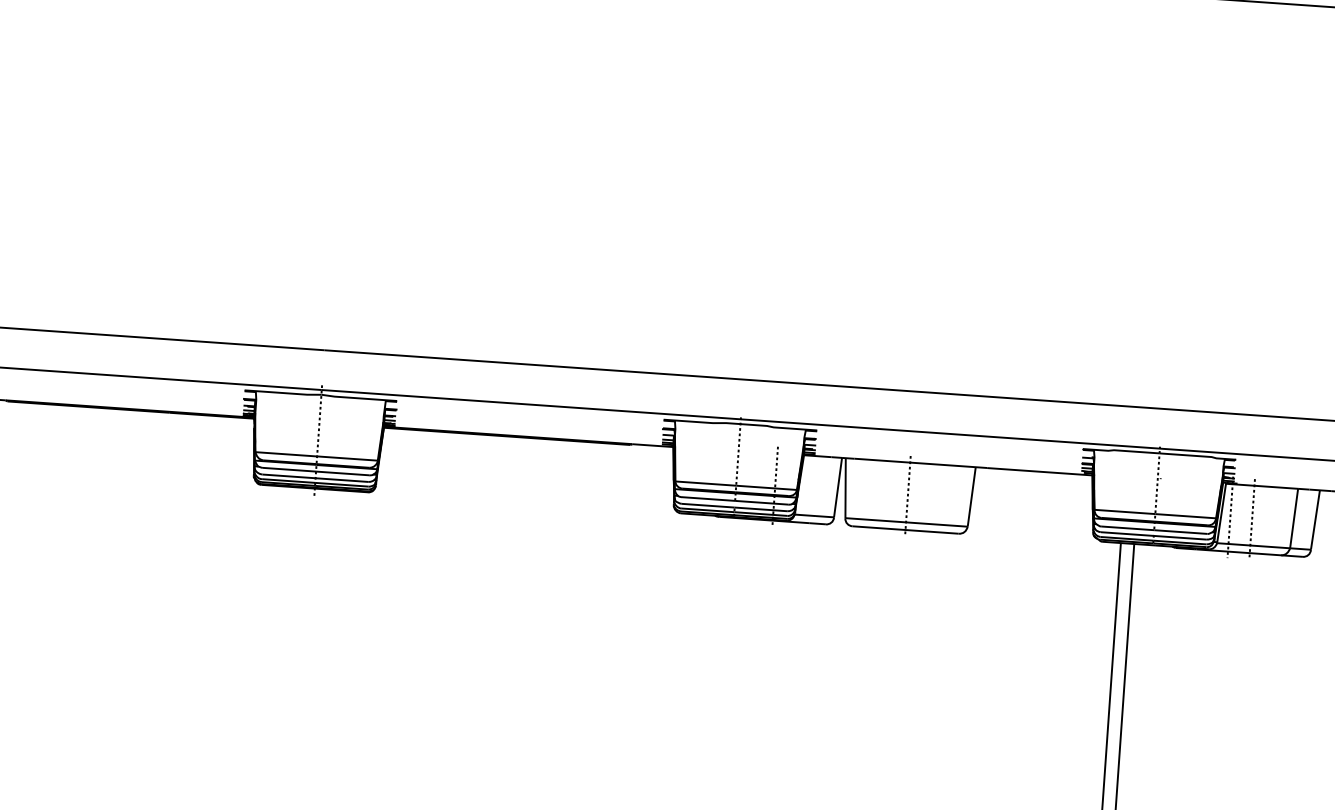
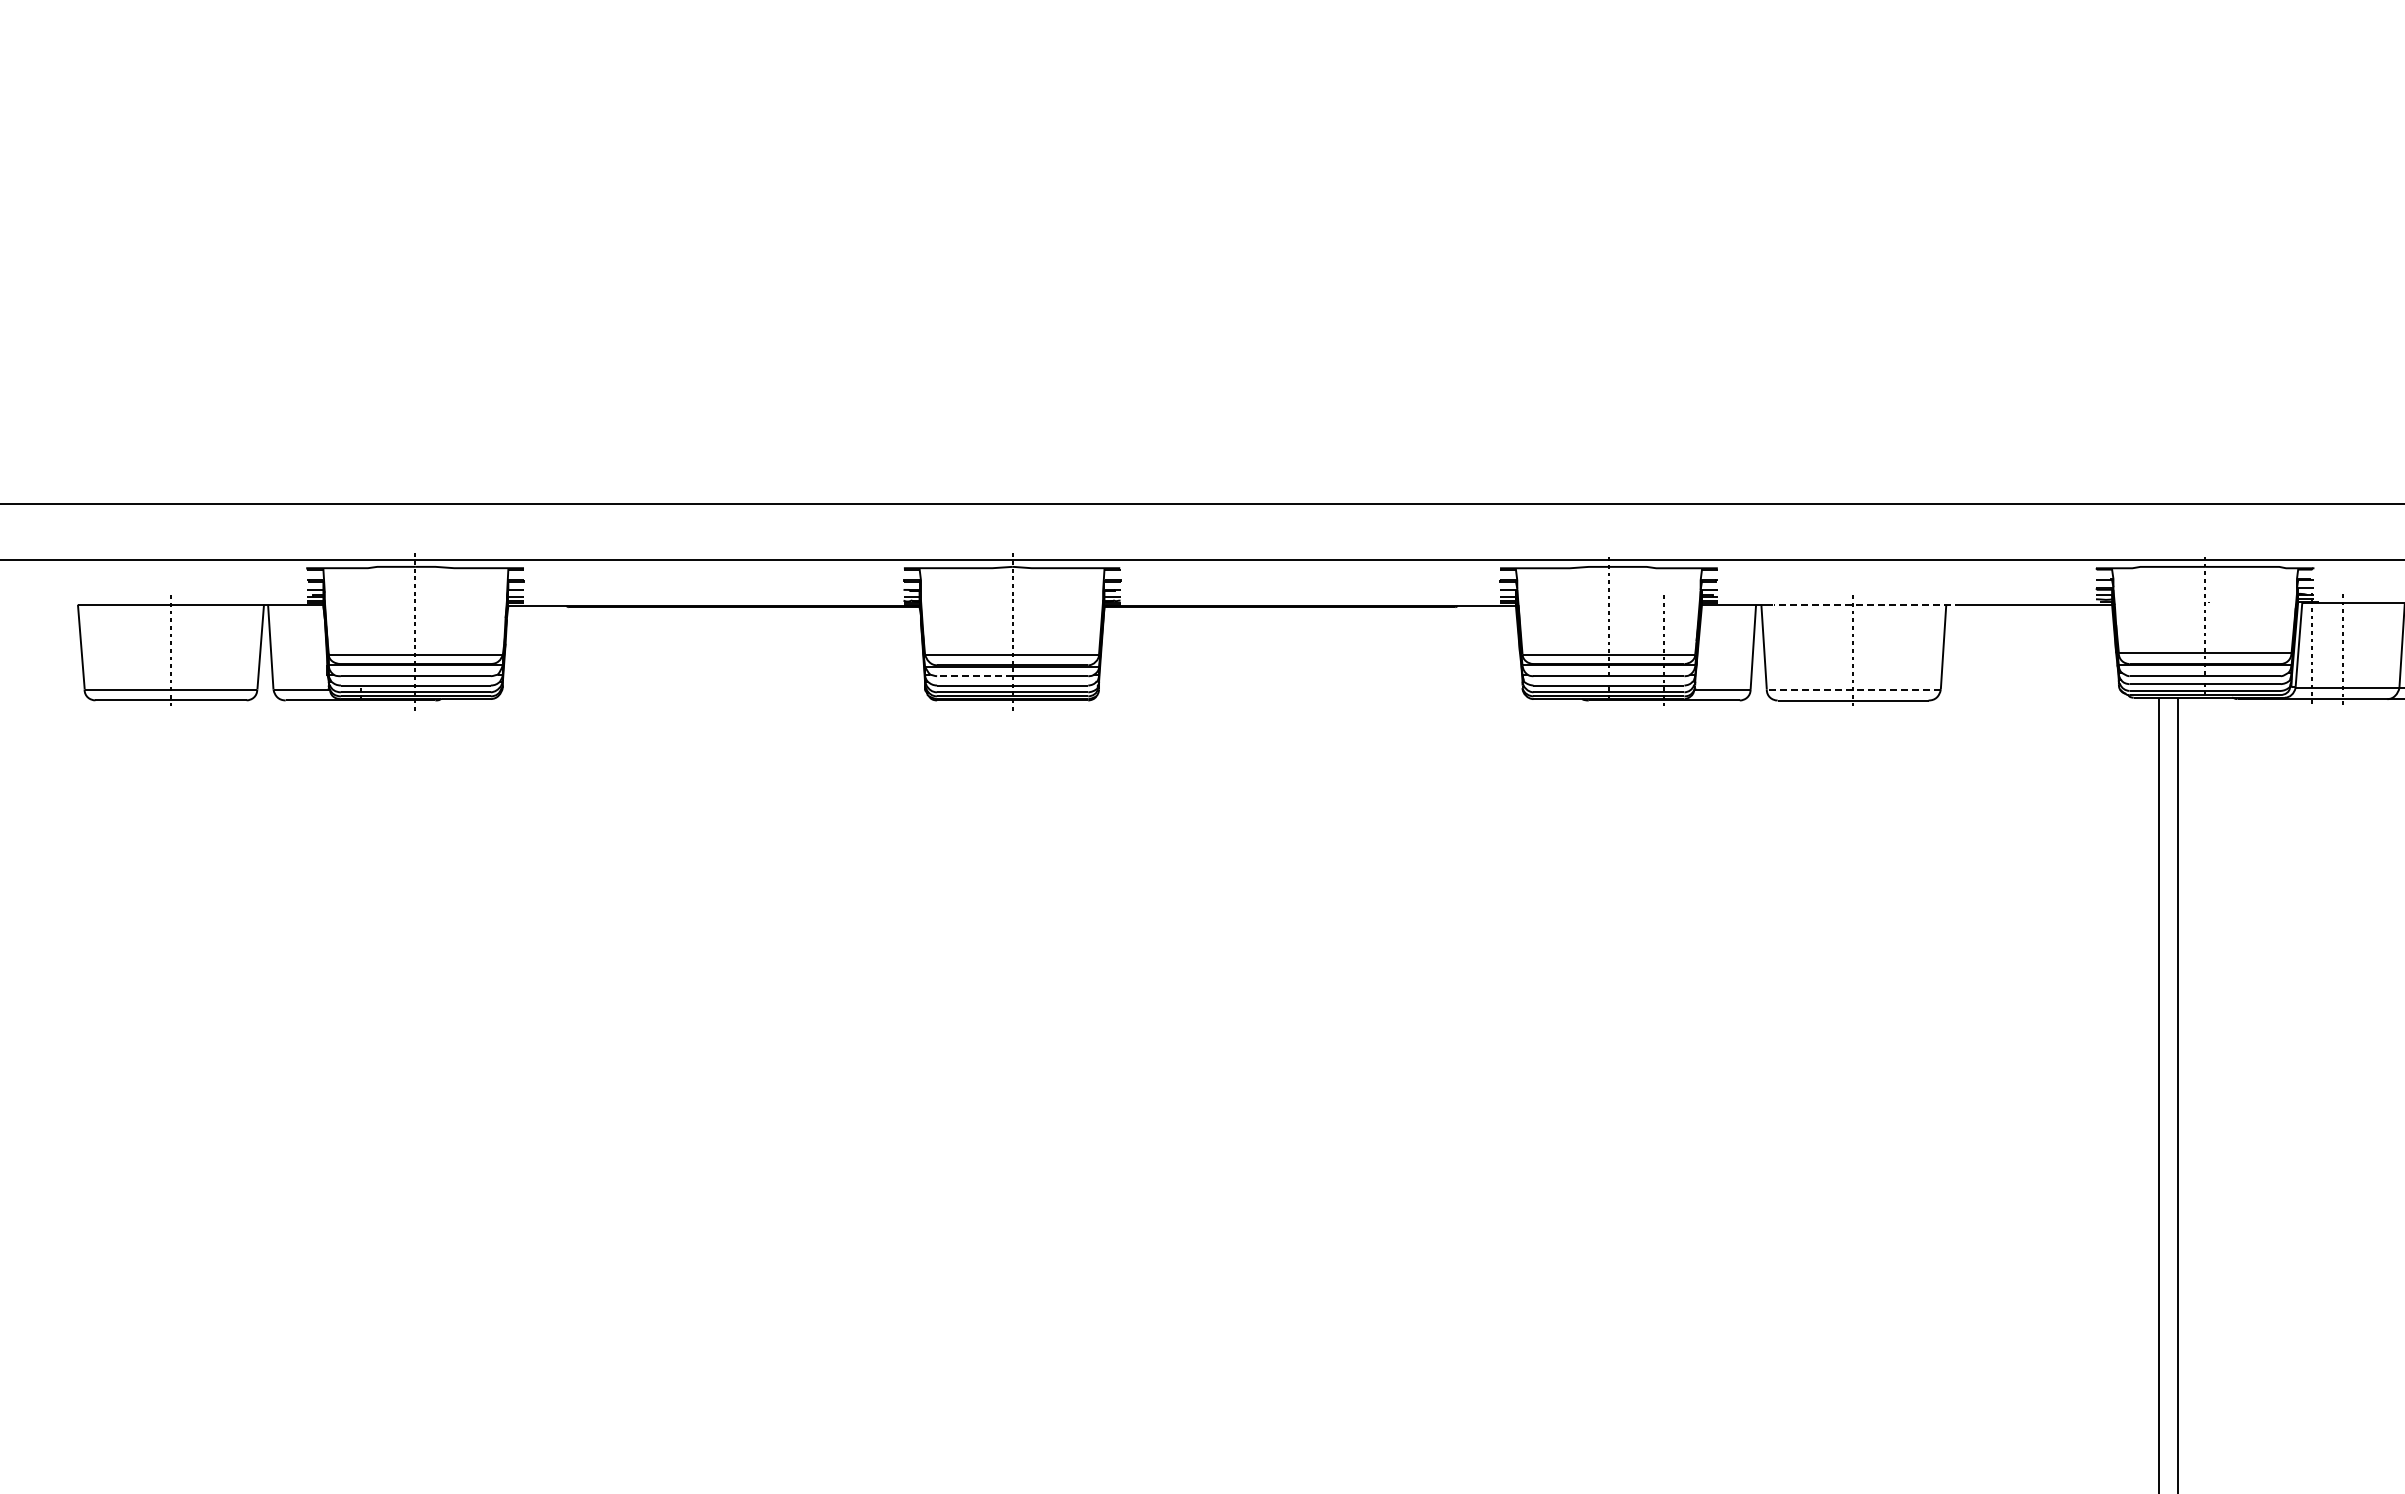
line: (921, 463) -> (1868, 604), solid -> dashed
line: (289, 469) -> (974, 676), solid -> dashed
line: (906, 522) -> (1853, 689), solid -> dashed

